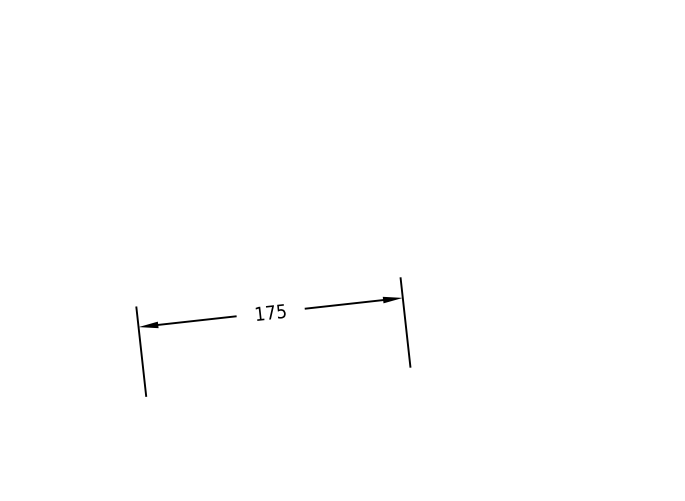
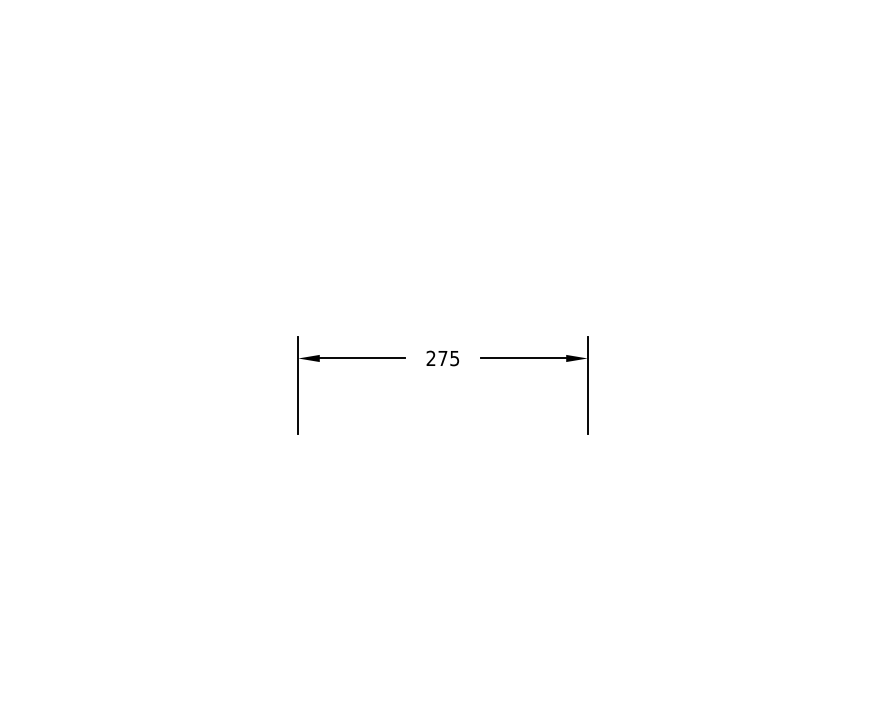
text: (259, 312) -> (430, 357), 175 -> 275

